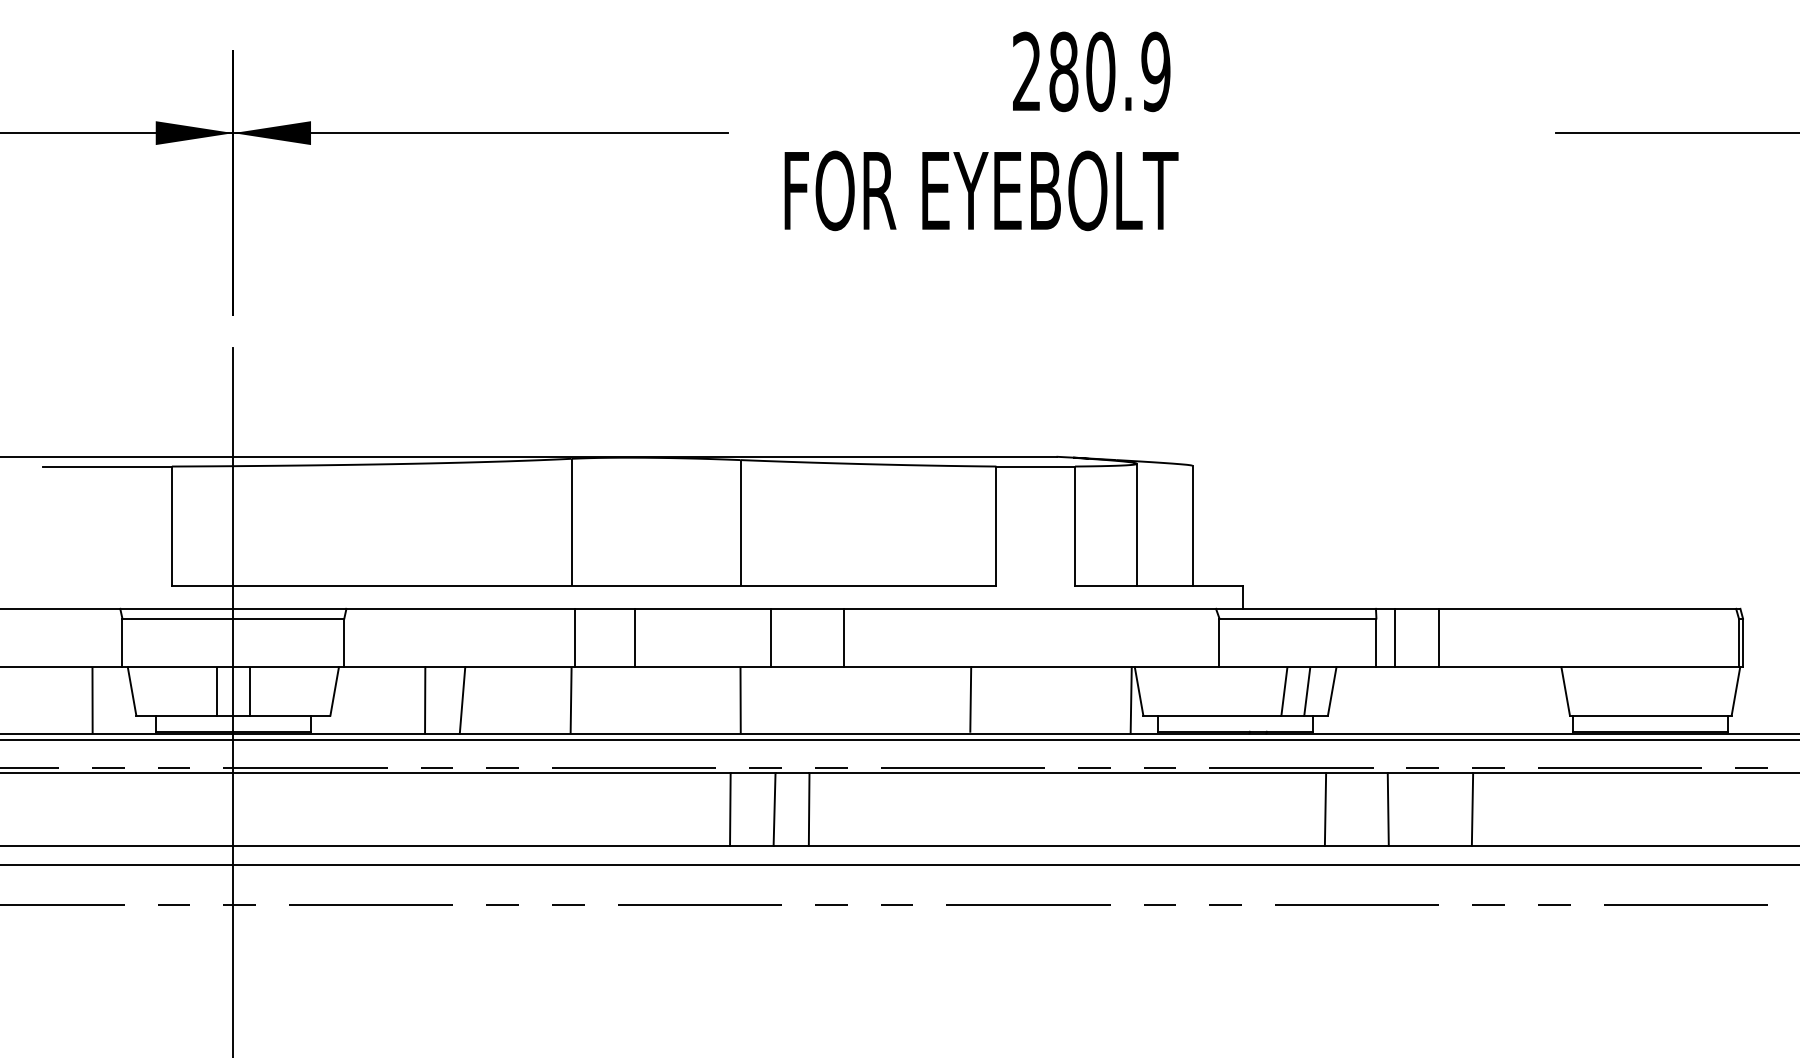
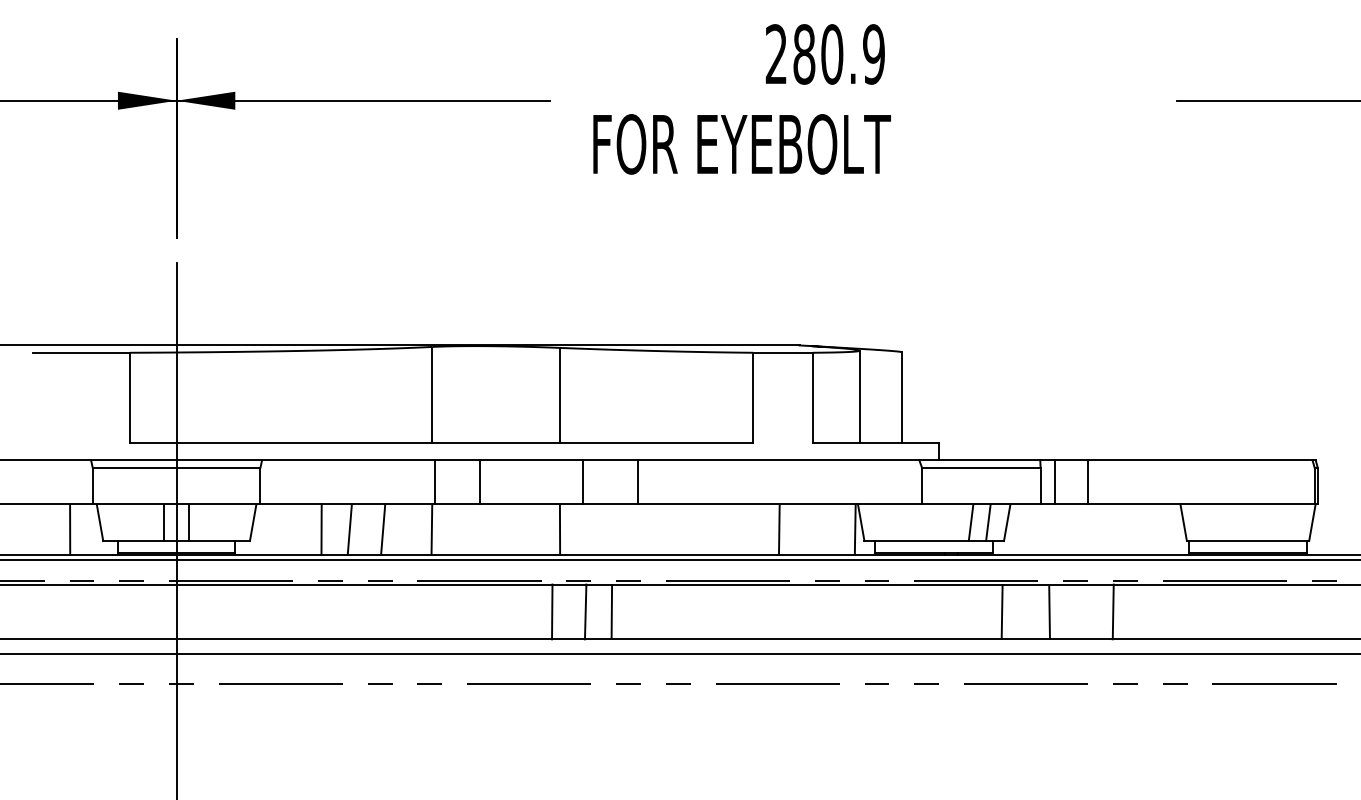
line: (970, 699) -> (779, 529), moved
line: (506, 700) -> (383, 529), added

